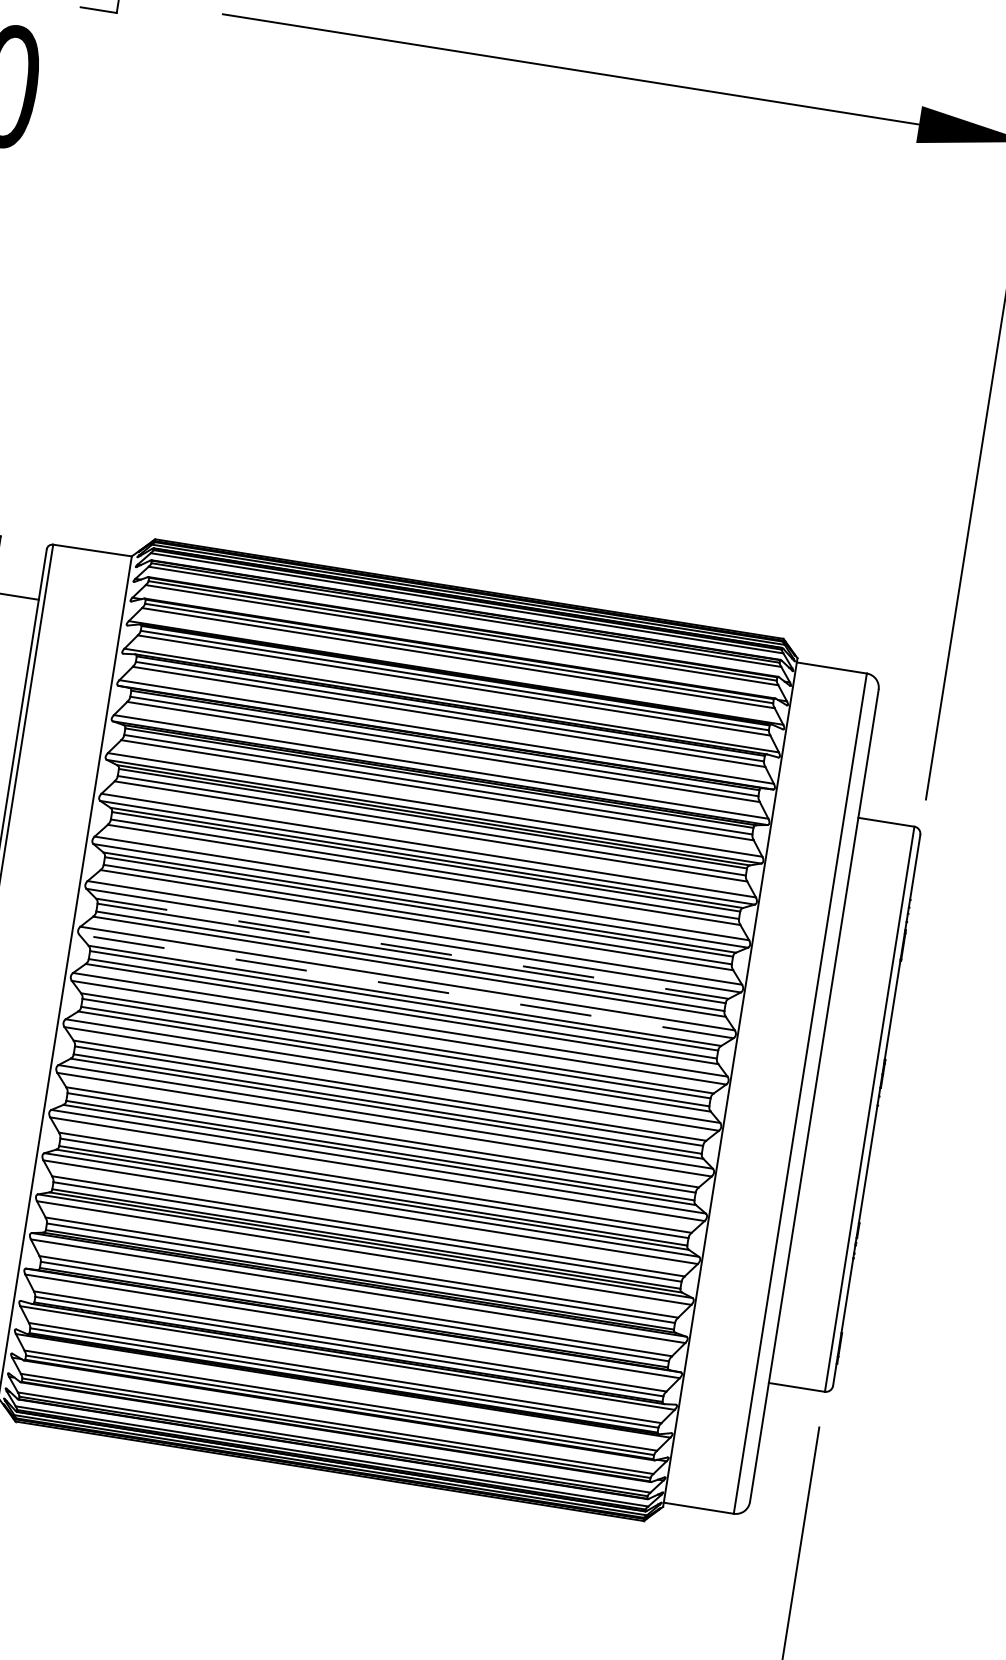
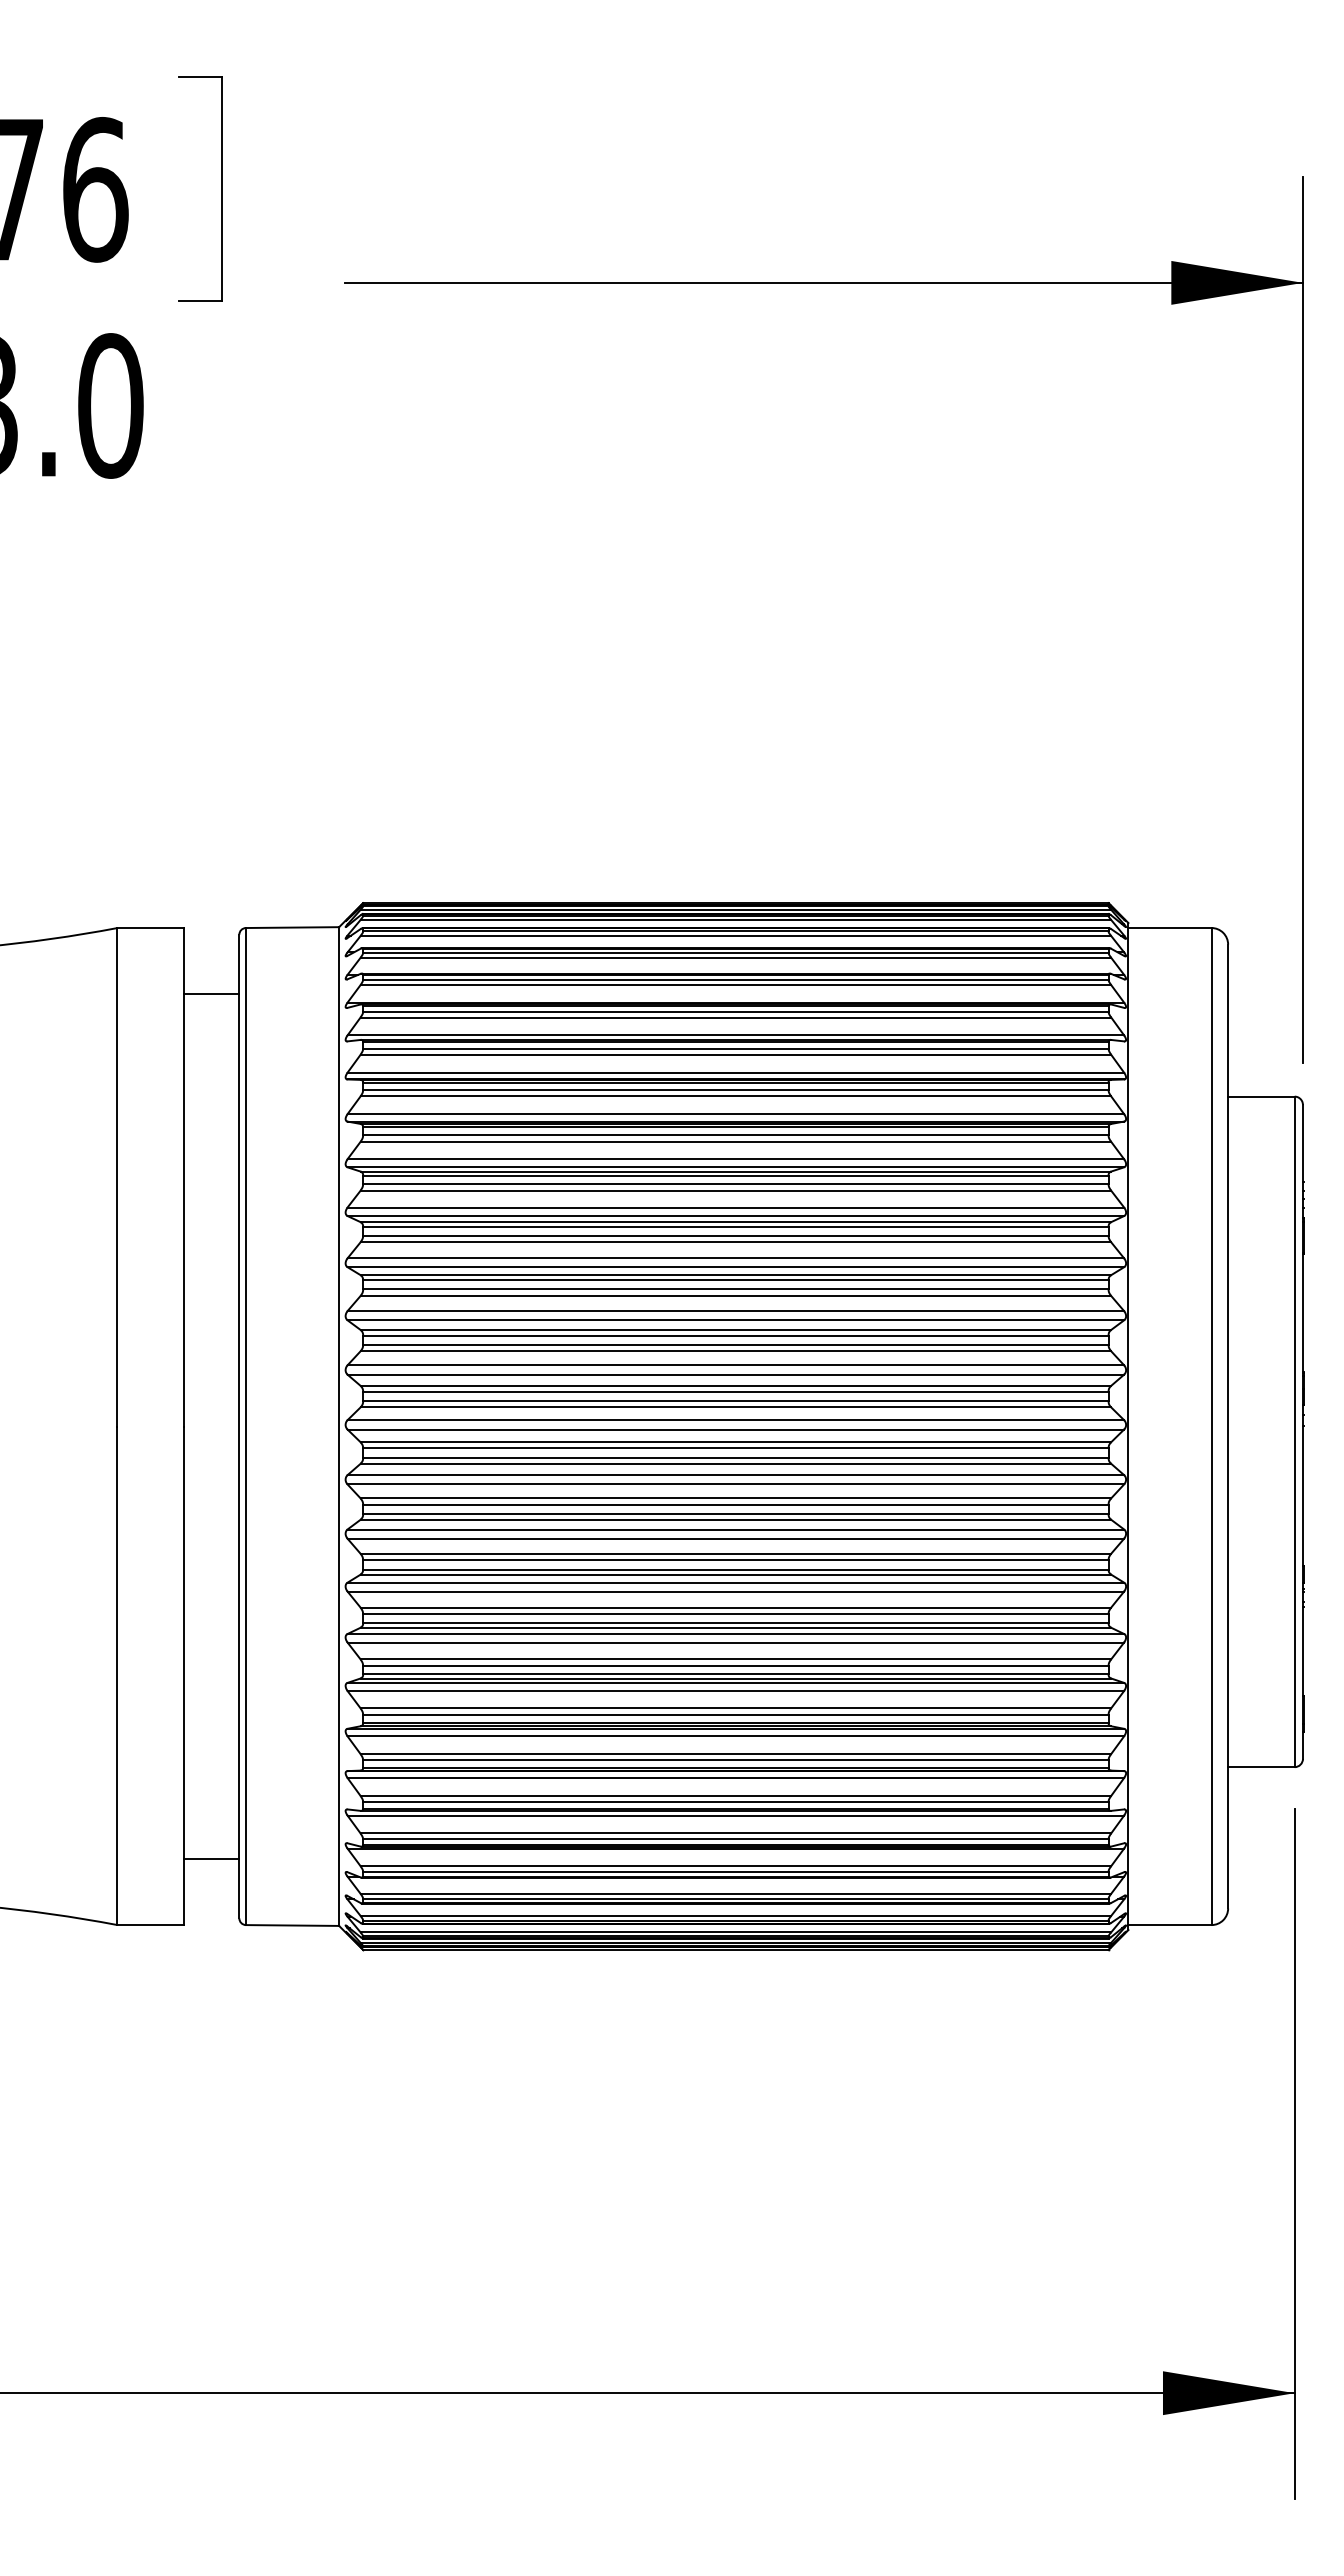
line: (412, 948) -> (736, 1329), dashed -> solid
line: (406, 986) -> (735, 1374), dashed -> solid

